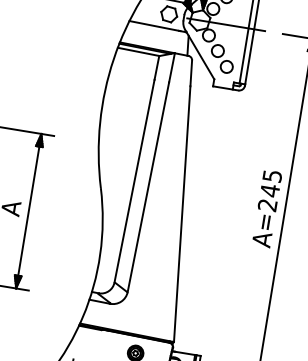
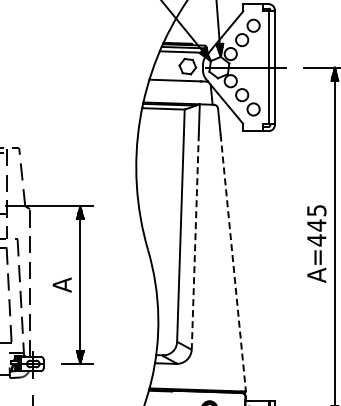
line: (148, 186) -> (195, 241), solid -> dashed
text: (267, 205) -> (316, 240), A=245 -> A=445
line: (182, 214) -> (233, 263), solid -> dashed

